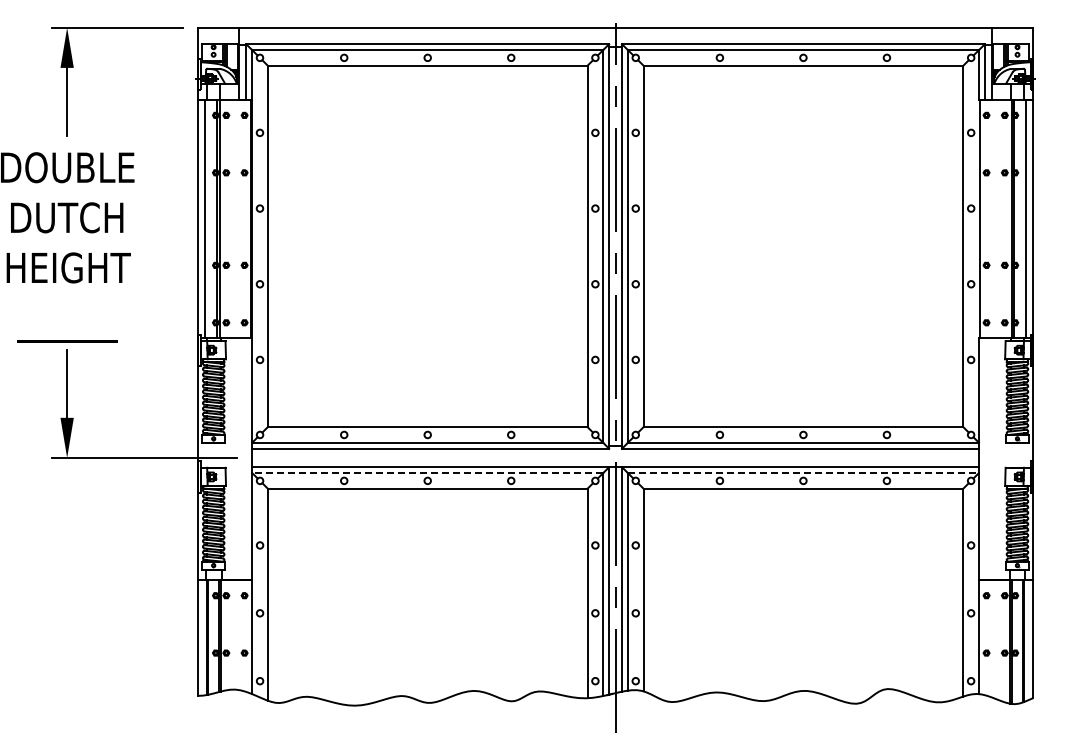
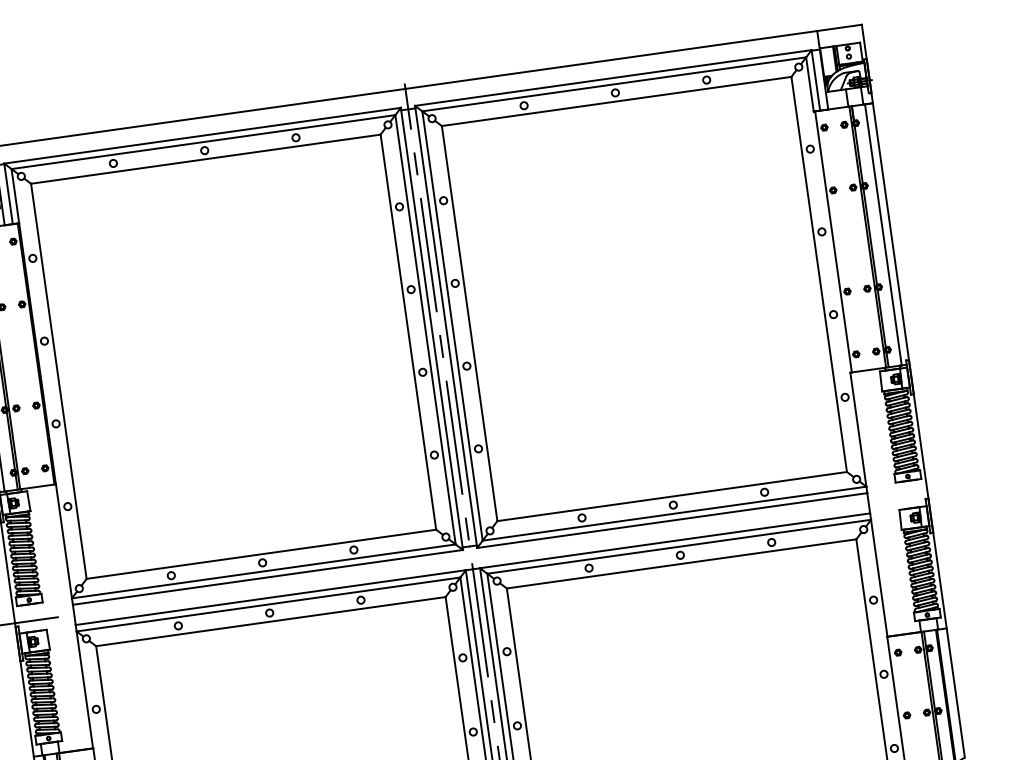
line: (427, 473) -> (268, 605), dashed -> solid
line: (803, 473) -> (679, 547), dashed -> solid

